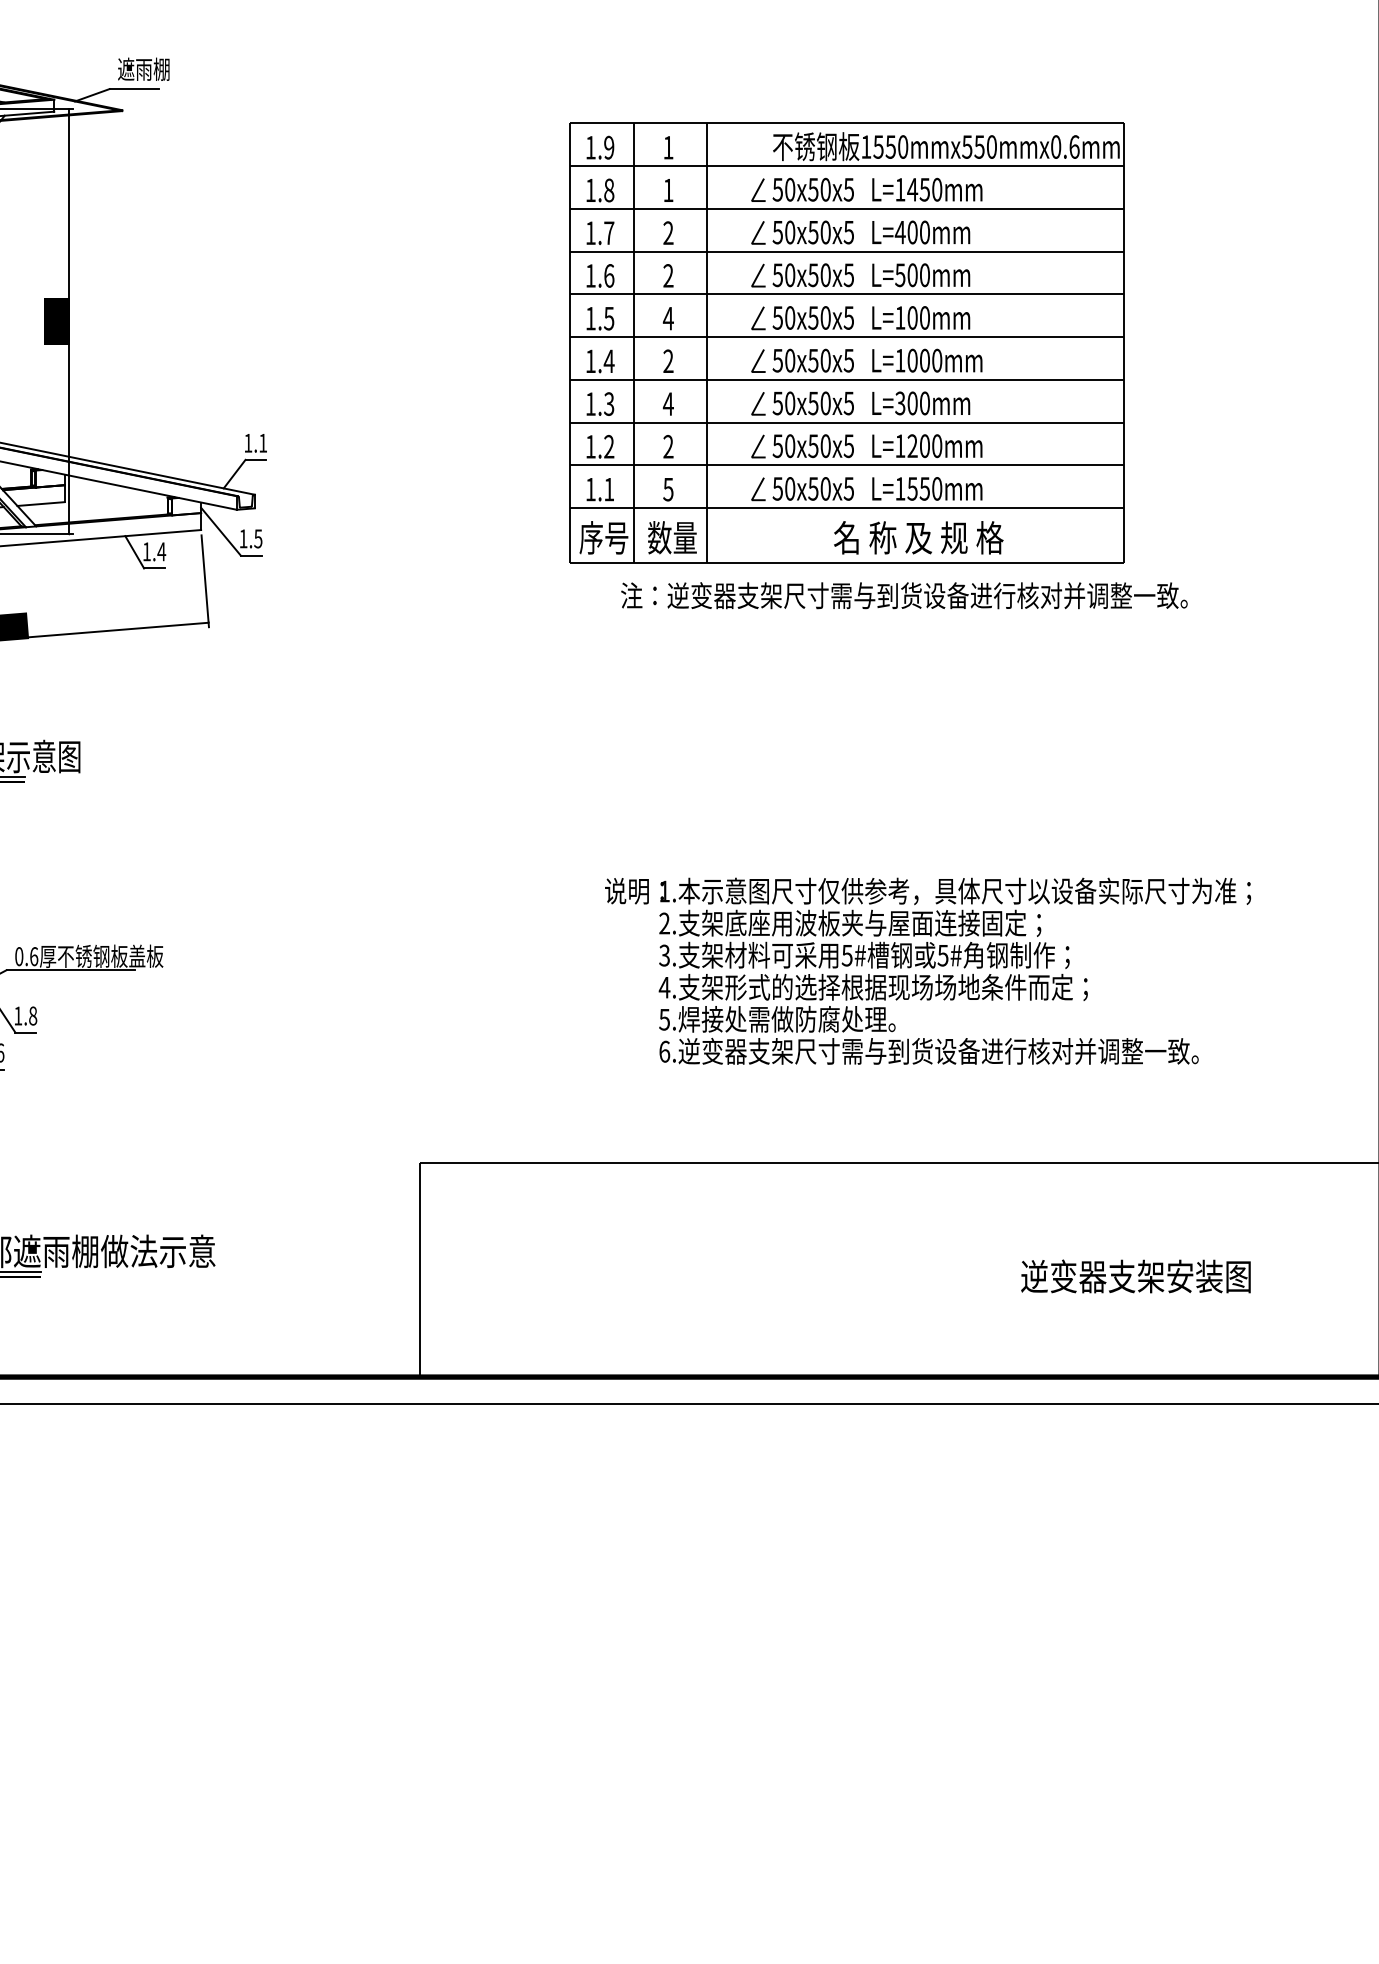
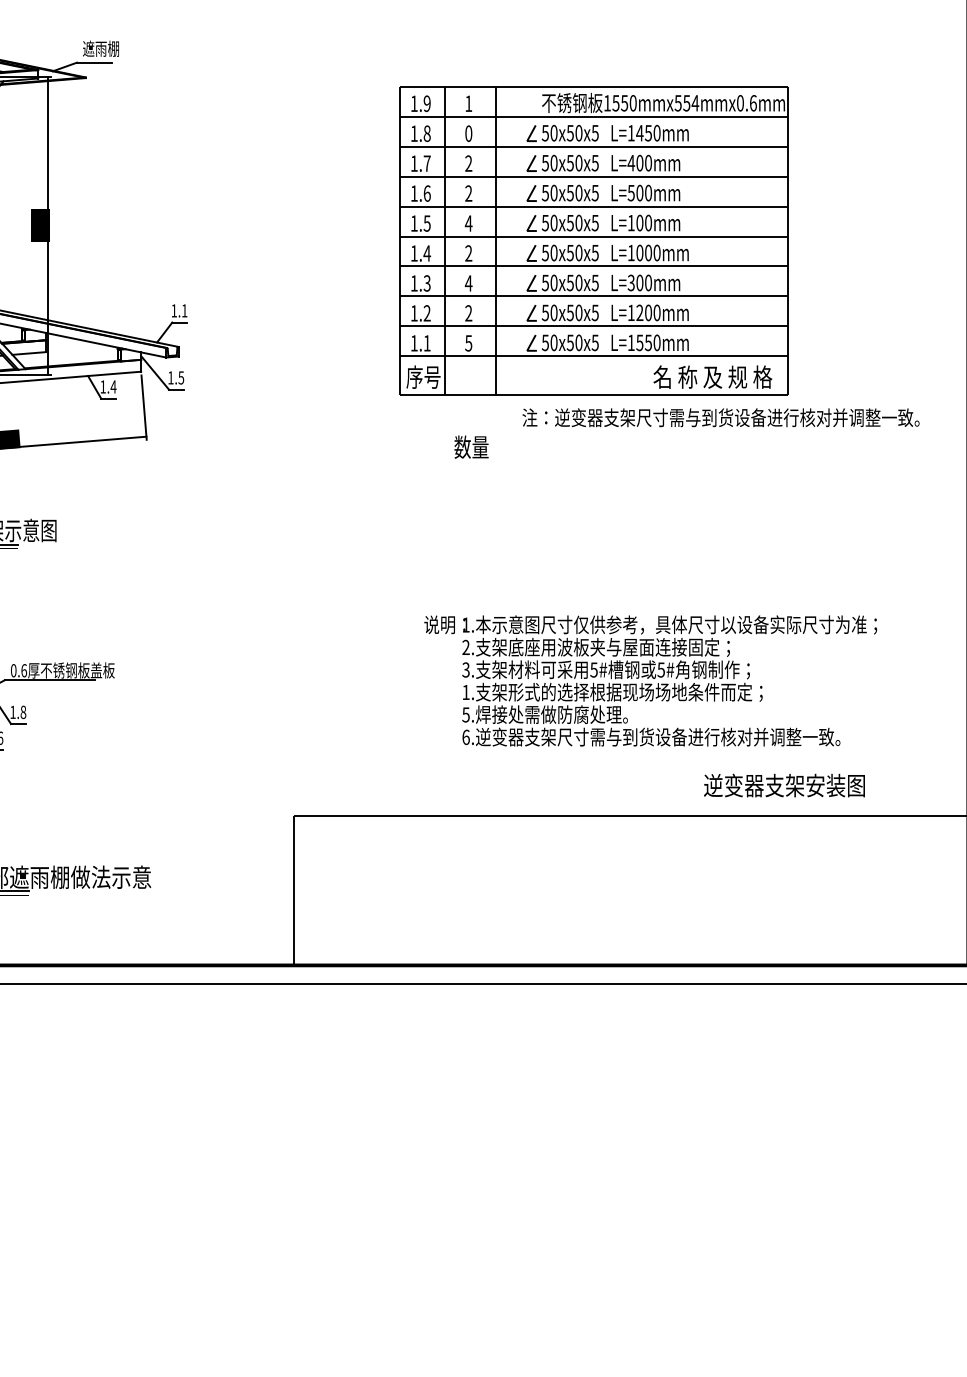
text: (991, 146) -> (695, 102), 1550mmx550mmx0.6mm -> 1550mmx554mmx0.6mm
text: (668, 190) -> (468, 133), 1 -> 0
text: (672, 537) -> (471, 447), moved
text: (918, 537) -> (712, 376), moved
text: (904, 595) -> (721, 417), moved
text: (664, 987) -> (465, 692), 4. -> 1.
text: (1135, 1276) -> (784, 785), moved

